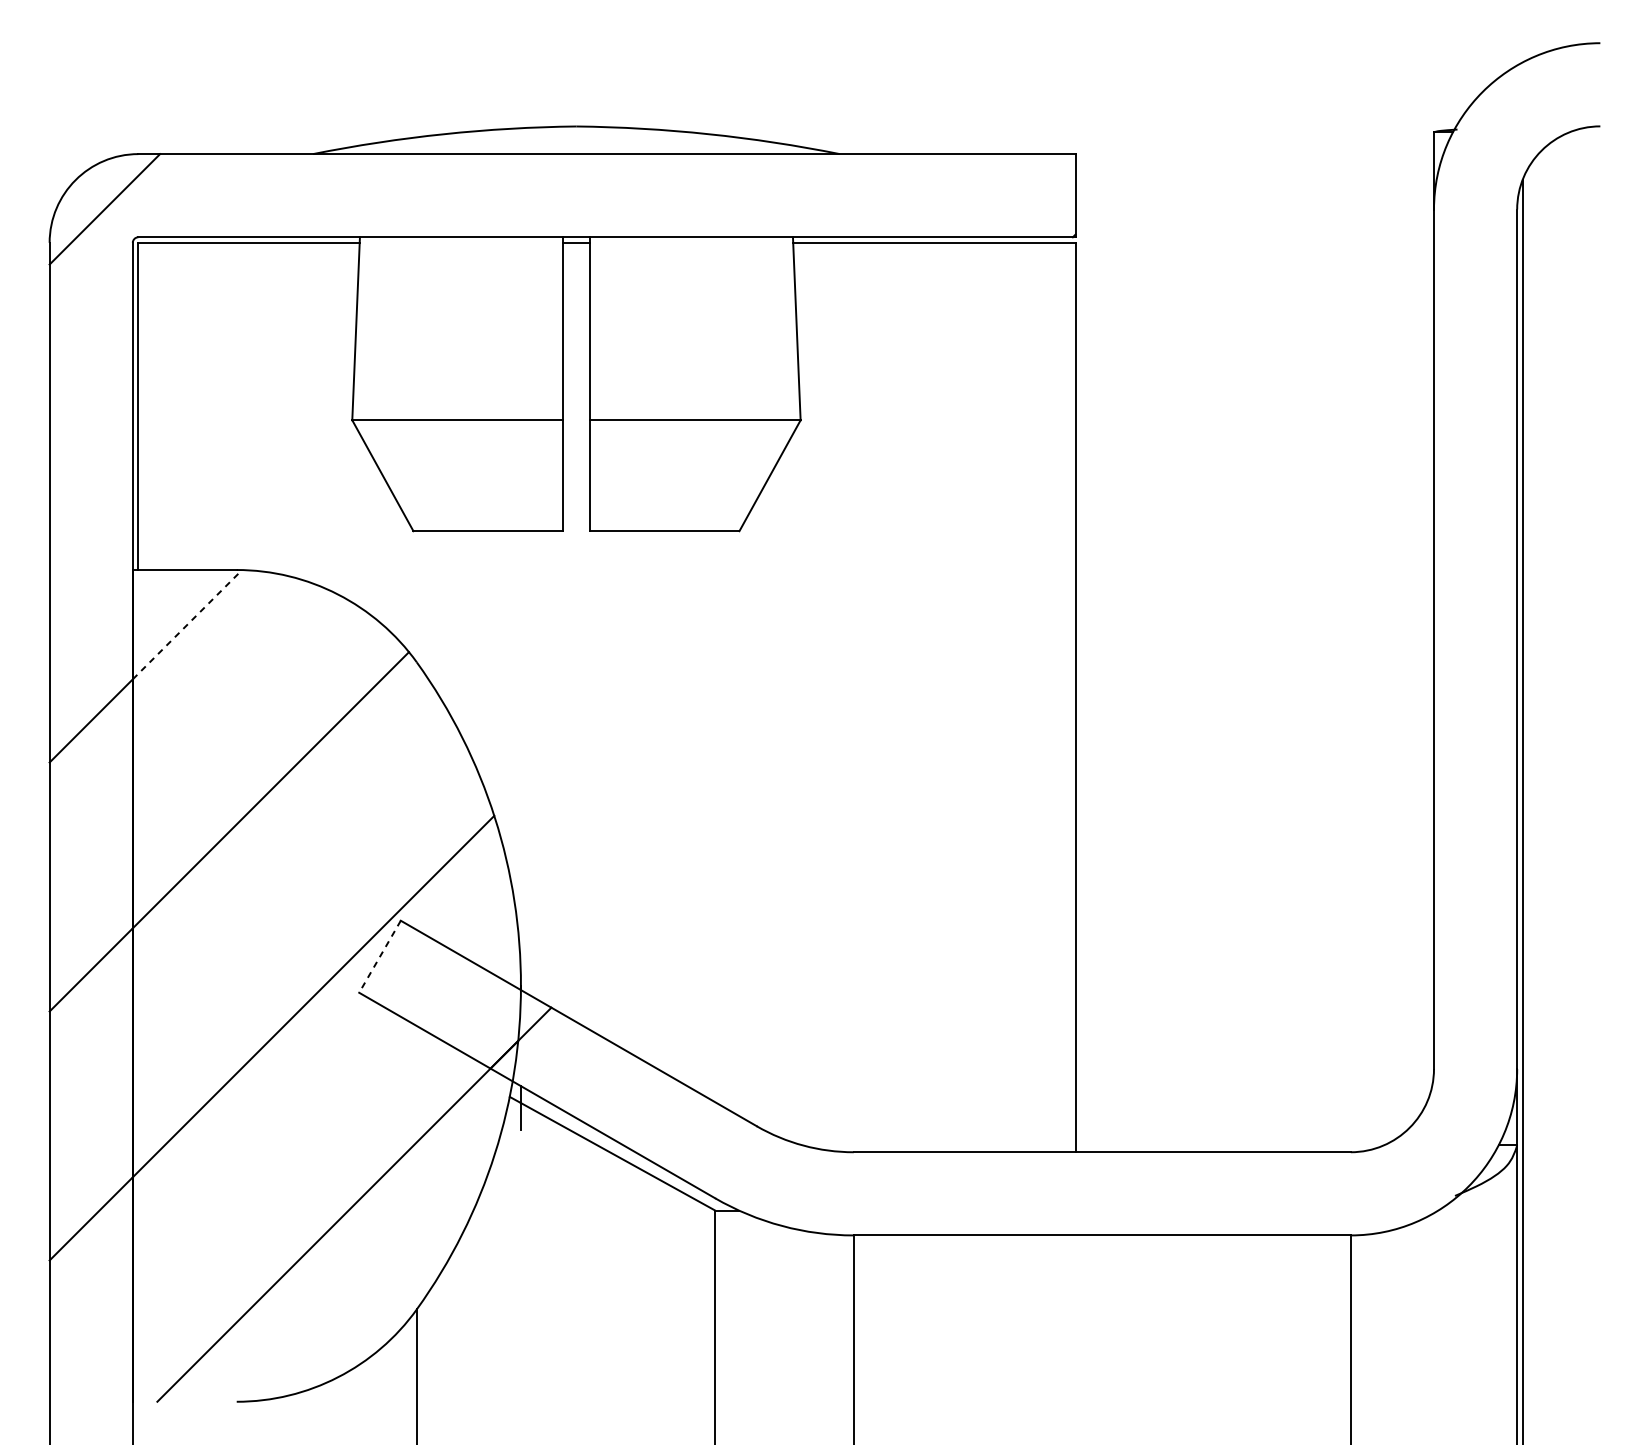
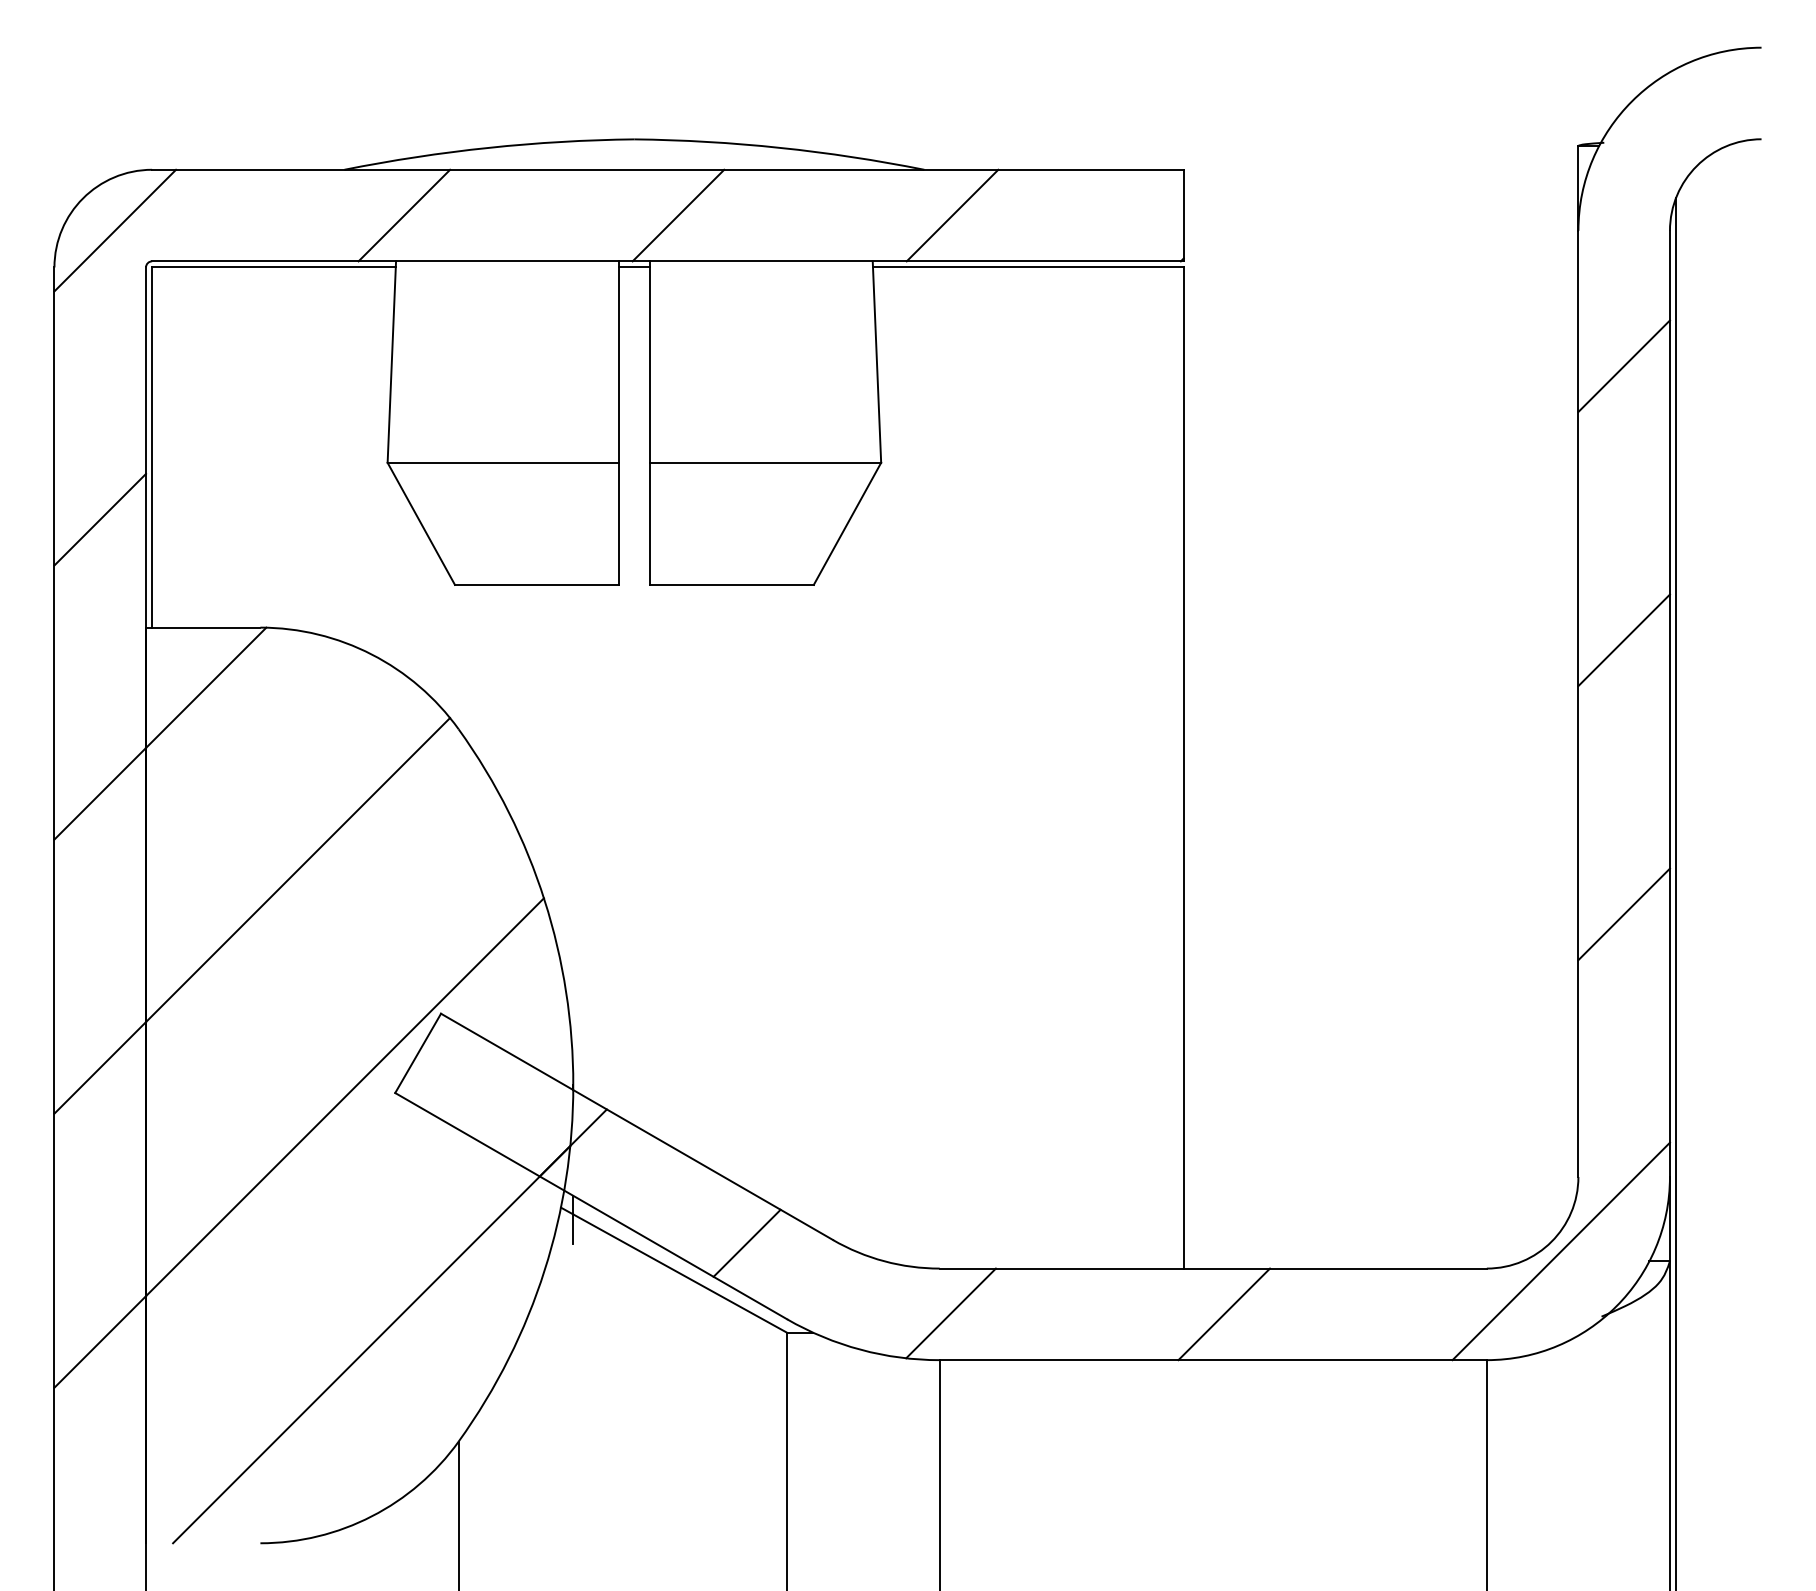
line: (367, 195) -> (404, 215), added
line: (616, 195) -> (678, 215), added
line: (865, 195) -> (952, 215), added
line: (1474, 332) -> (1623, 366), added
line: (91, 471) -> (100, 519), added
line: (1474, 581) -> (1623, 640), added
line: (187, 624) -> (206, 687), dashed -> solid
line: (1474, 830) -> (1623, 914), added
line: (380, 956) -> (418, 1053), dashed -> solid
line: (678, 1128) -> (746, 1242), added
line: (1417, 1136) -> (1560, 1251), added
line: (863, 1193) -> (950, 1313), added
line: (1112, 1193) -> (1224, 1314), added

